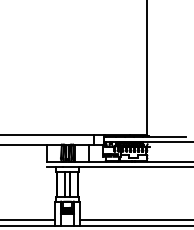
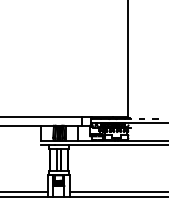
line: (164, 136) -> (143, 118), solid -> dashed

